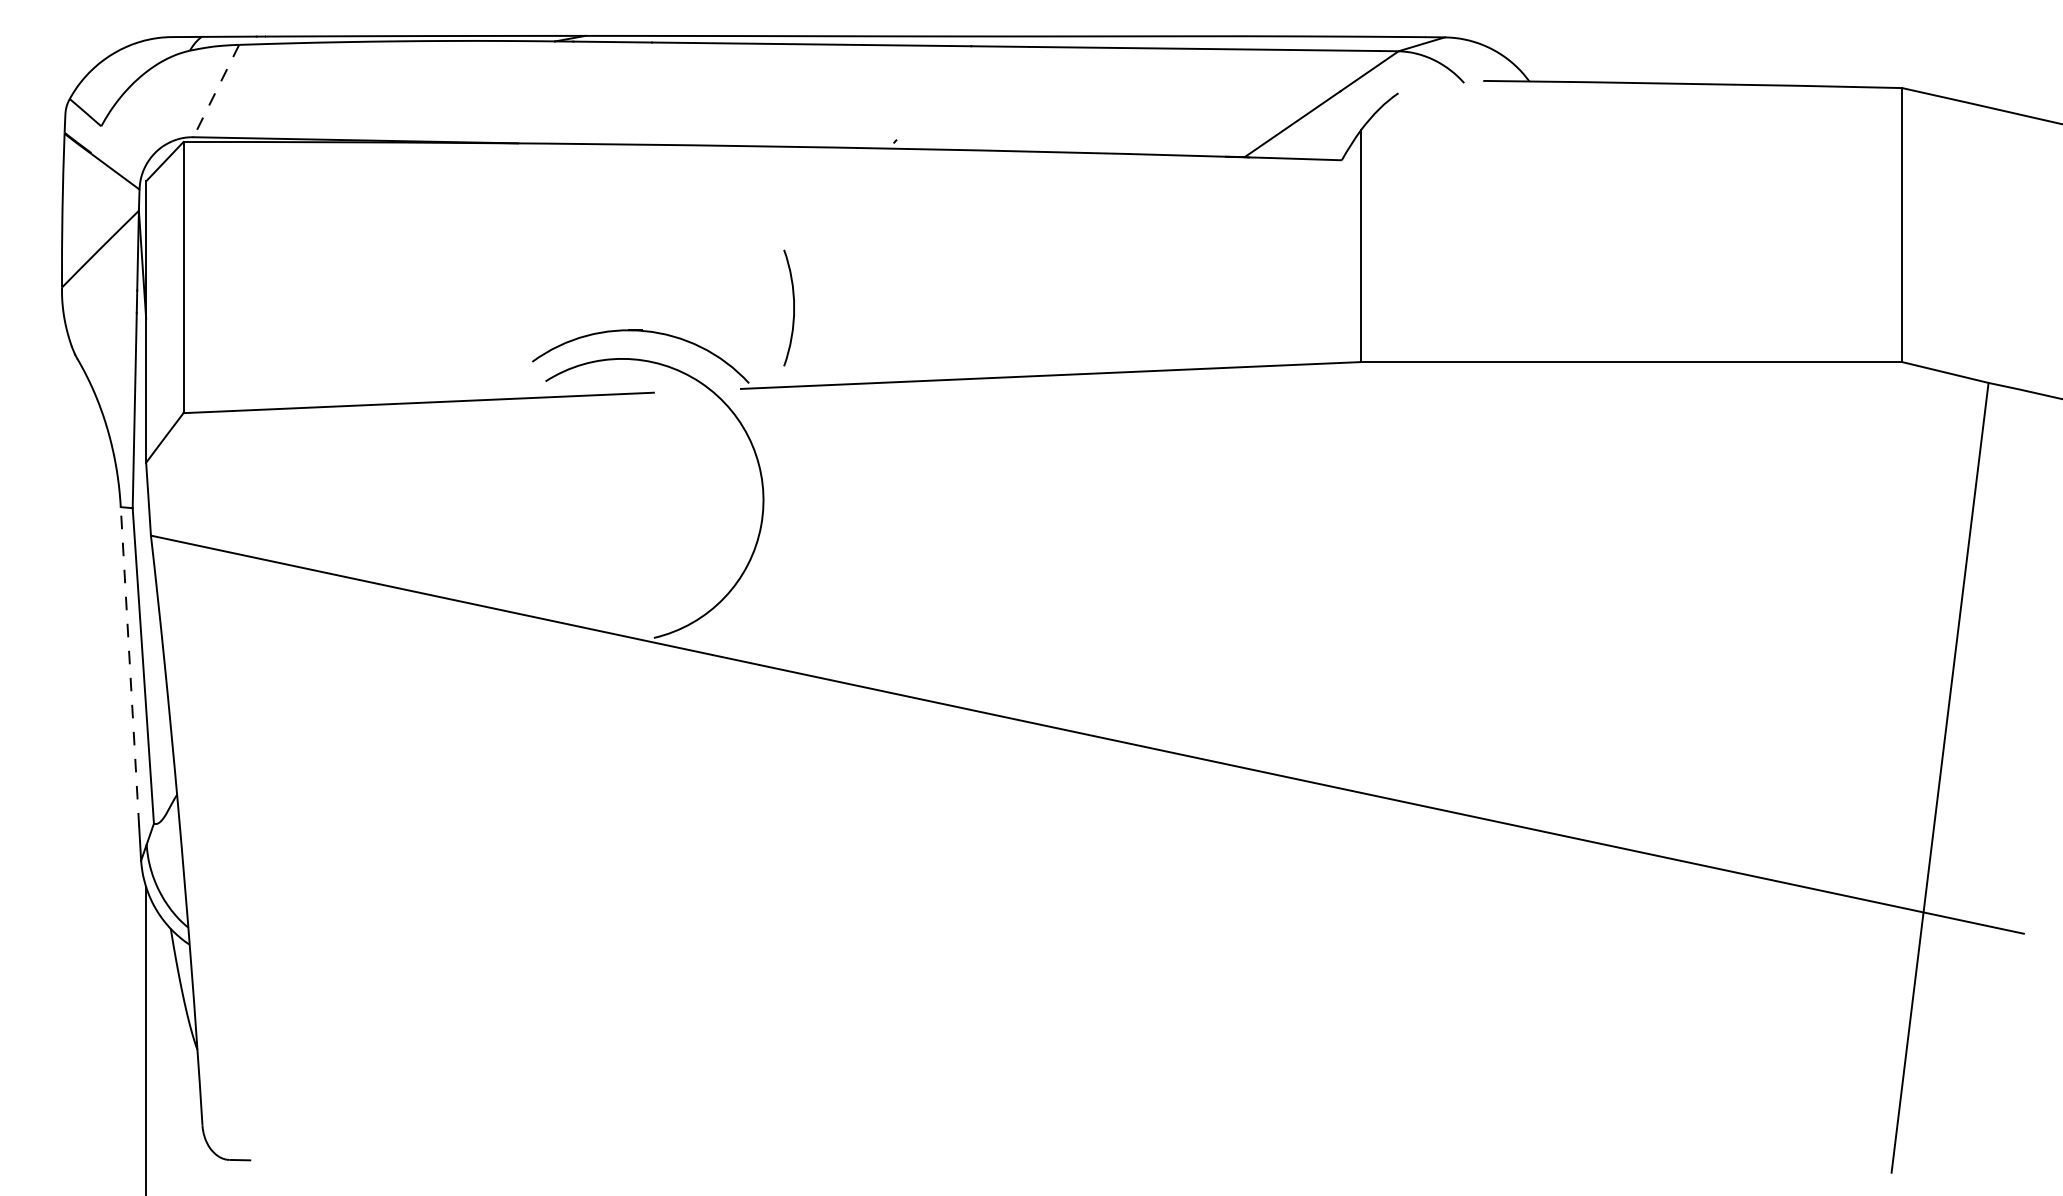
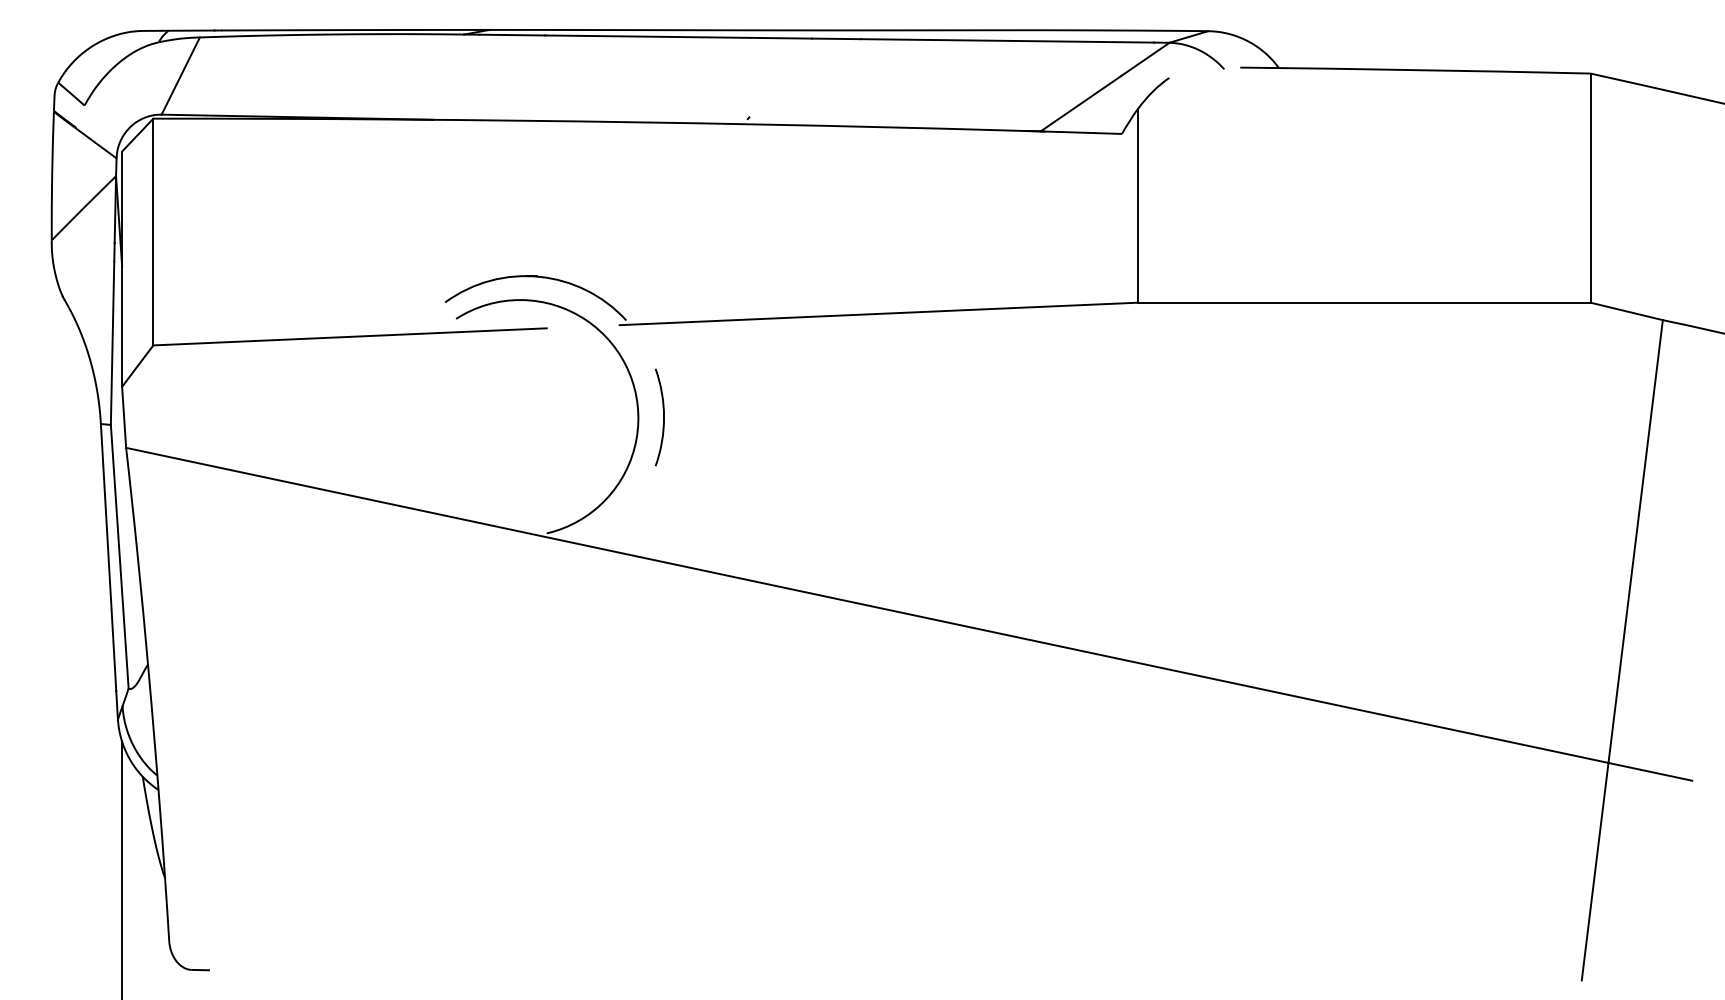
line: (215, 91) -> (180, 76), dashed -> solid
arc: (793, 308) -> (663, 417), moved
line: (129, 666) -> (108, 557), dashed -> solid

